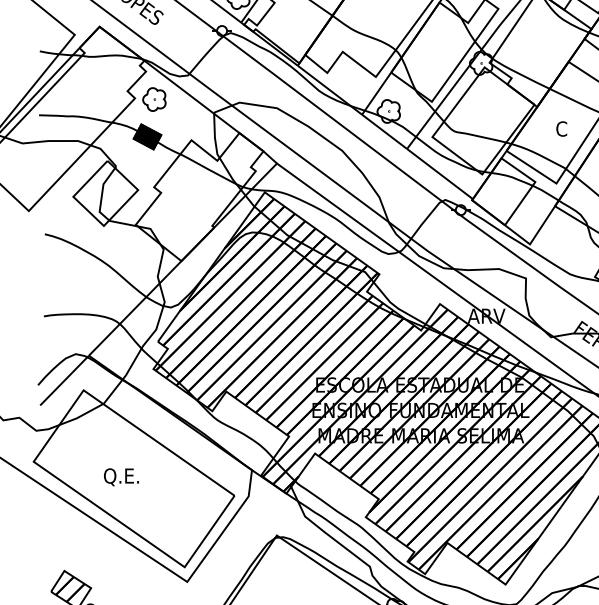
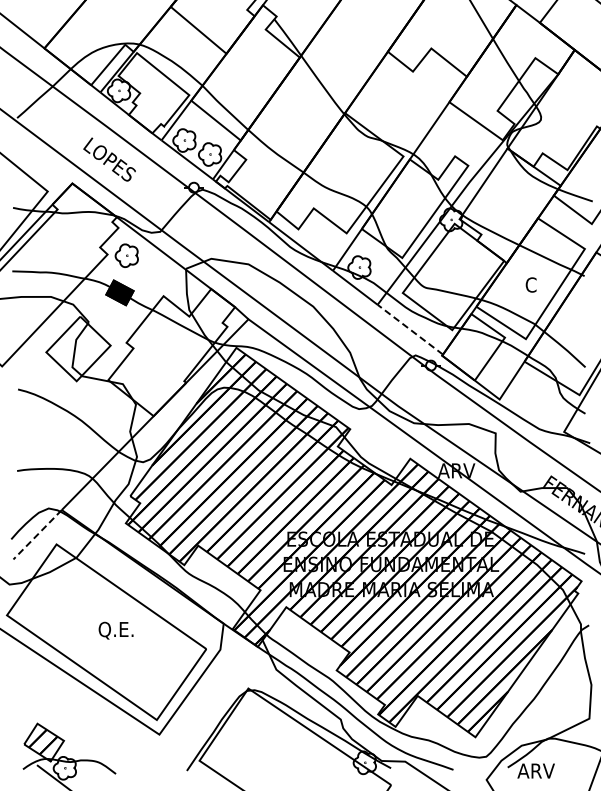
line: (439, 173) -> (409, 329), solid -> dashed
line: (64, 380) -> (37, 534), solid -> dashed
text: (120, 477) -> (115, 630), moved

